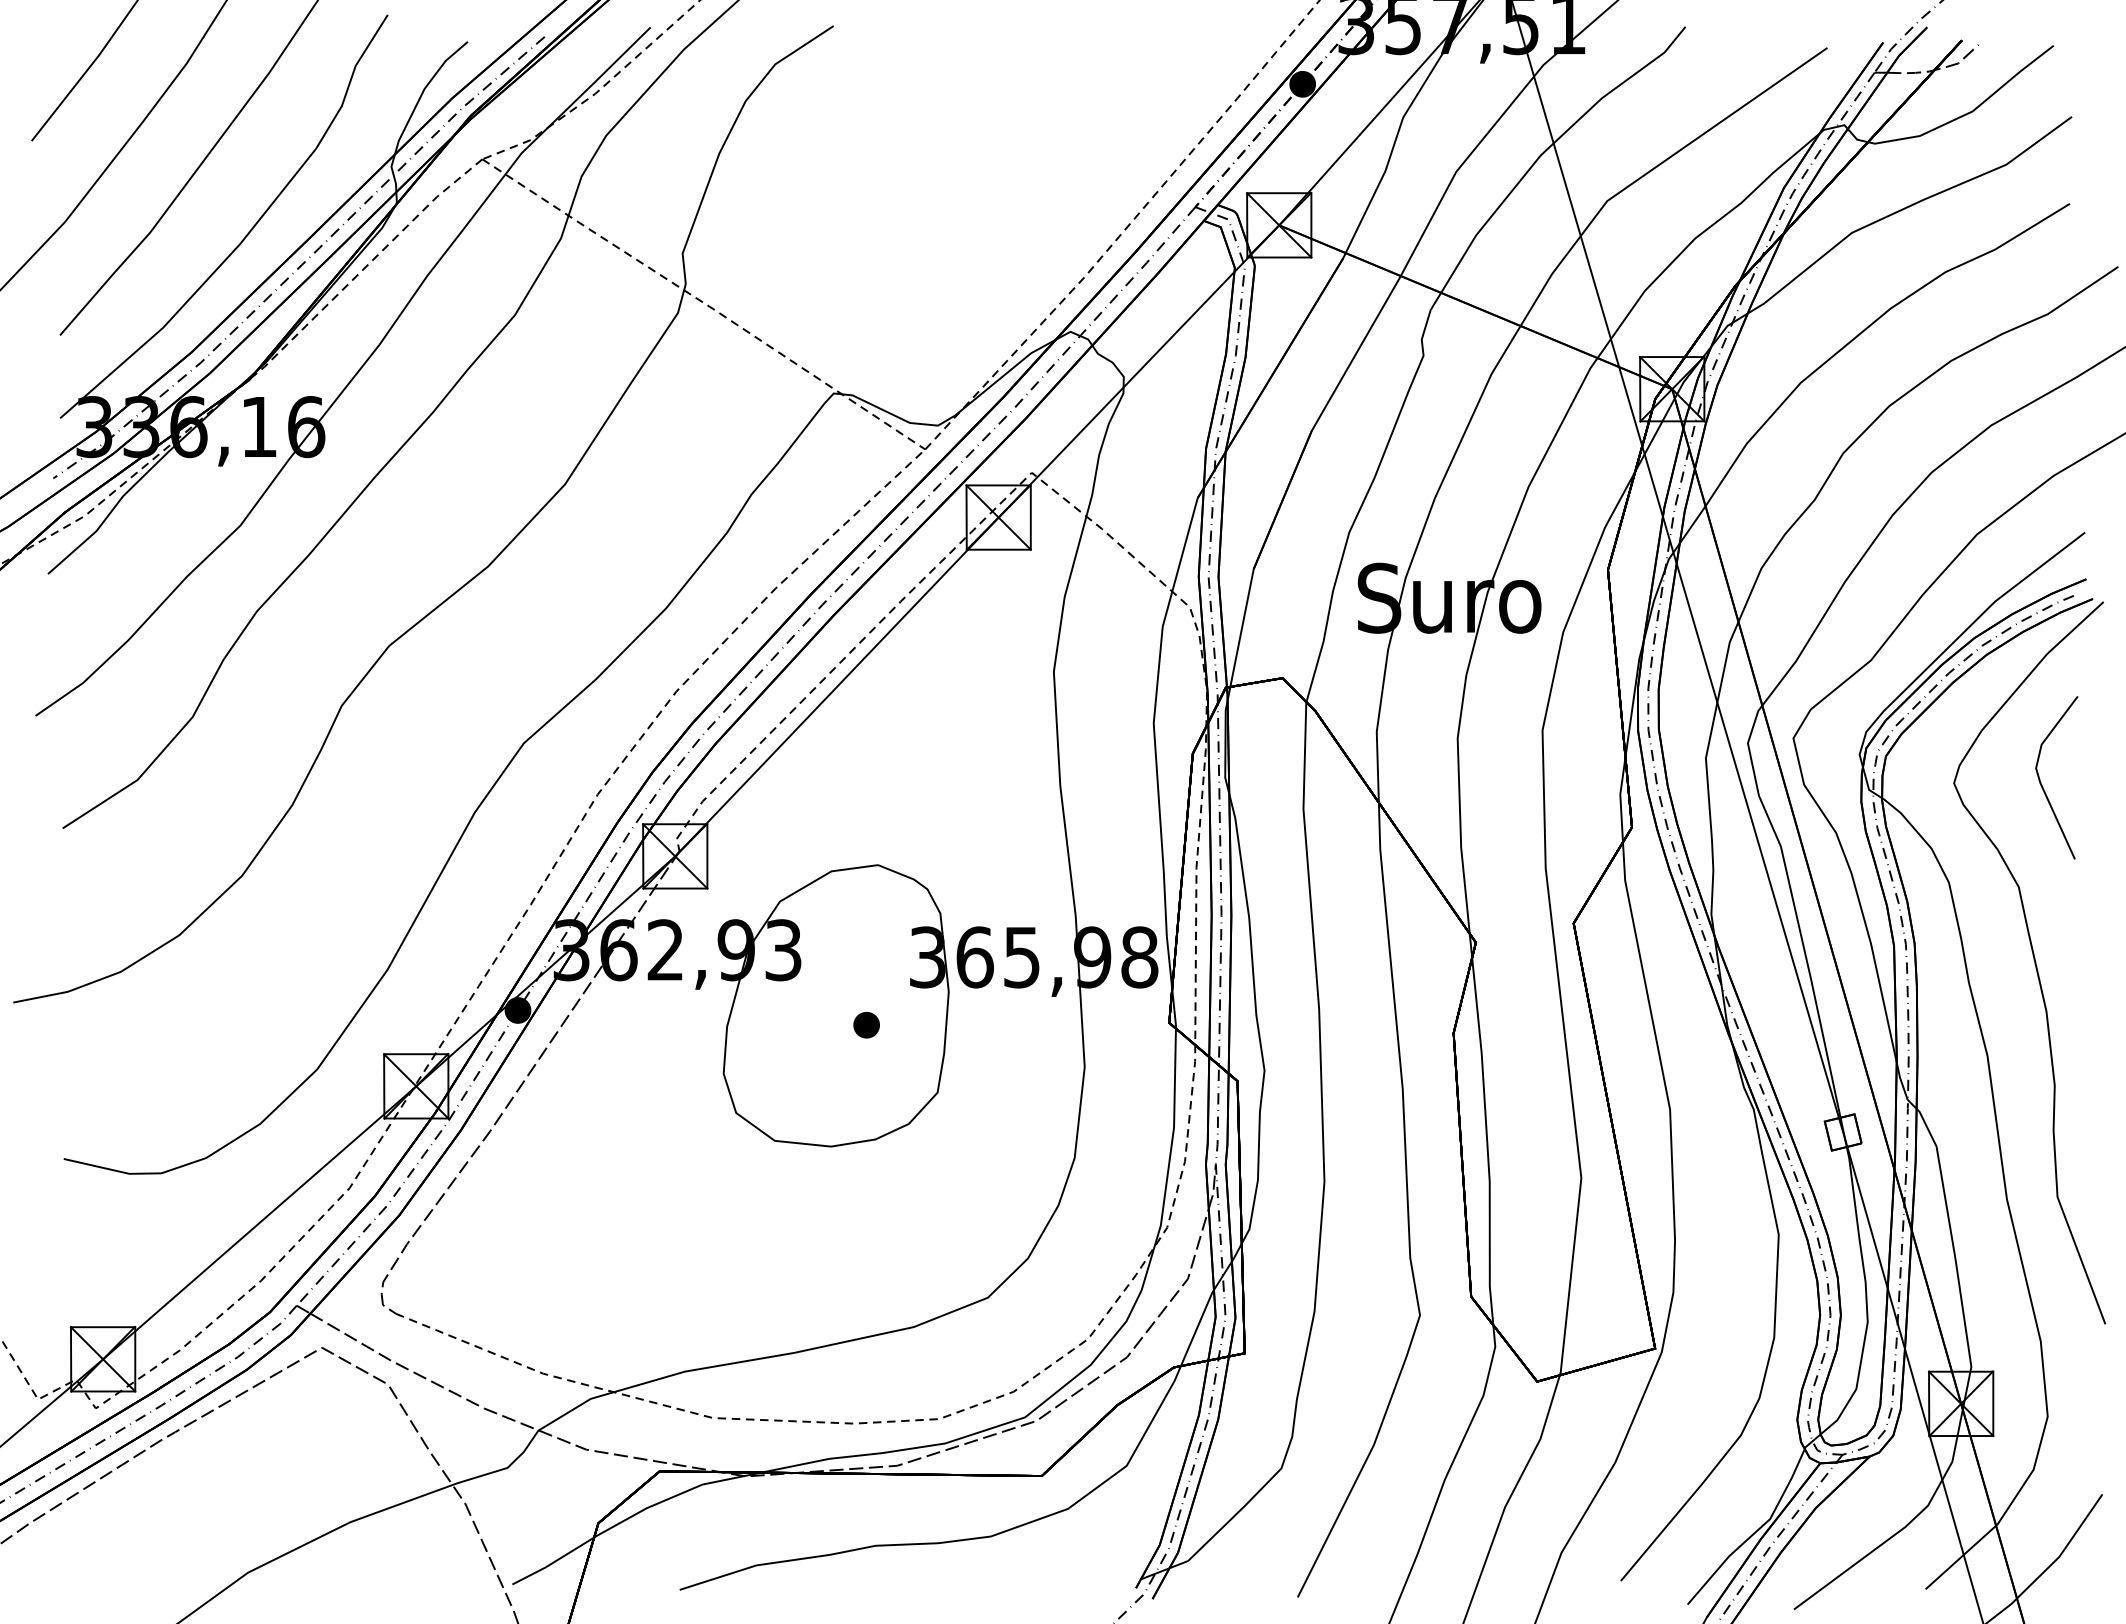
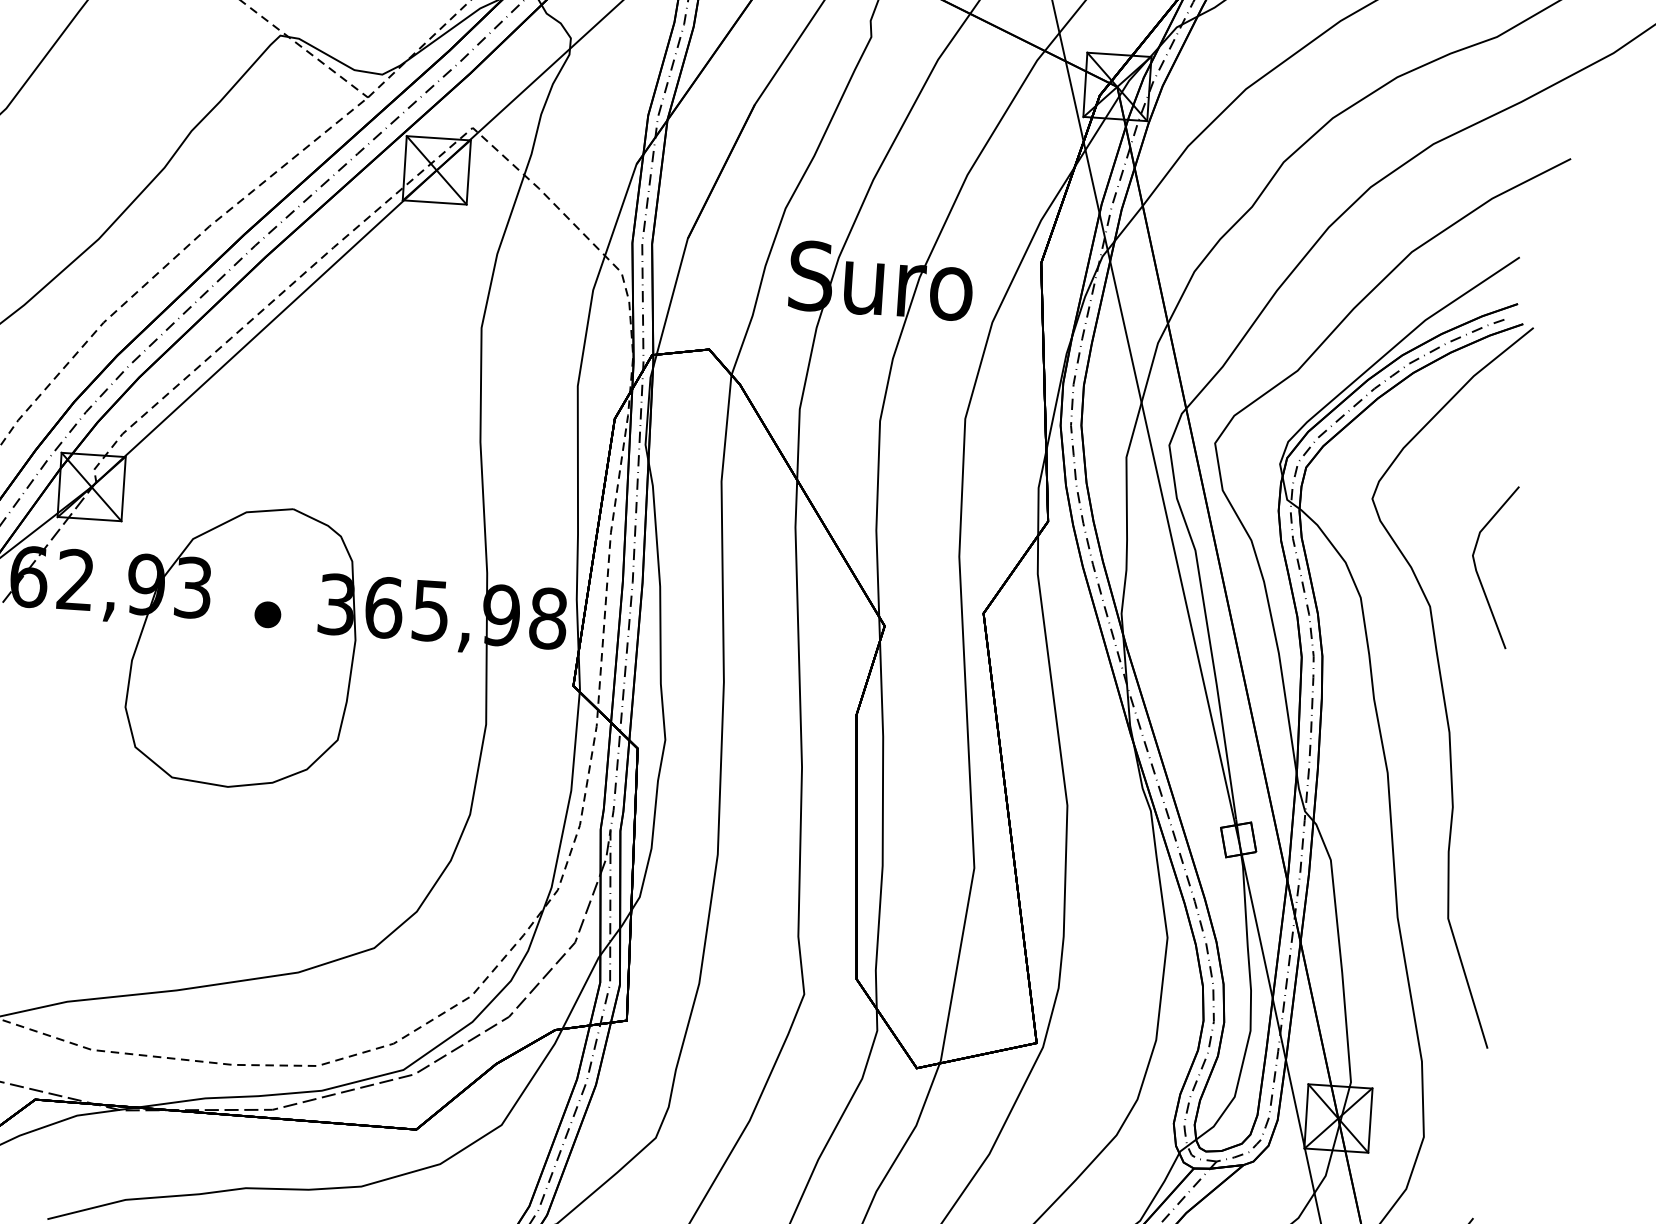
line: (2042, 784) -> (1478, 572), moved
part: (866, 1025) -> (267, 615), moved

